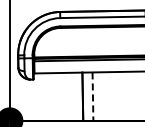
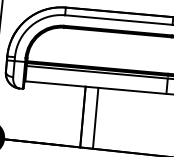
line: (92, 97) -> (94, 119), dashed -> solid

